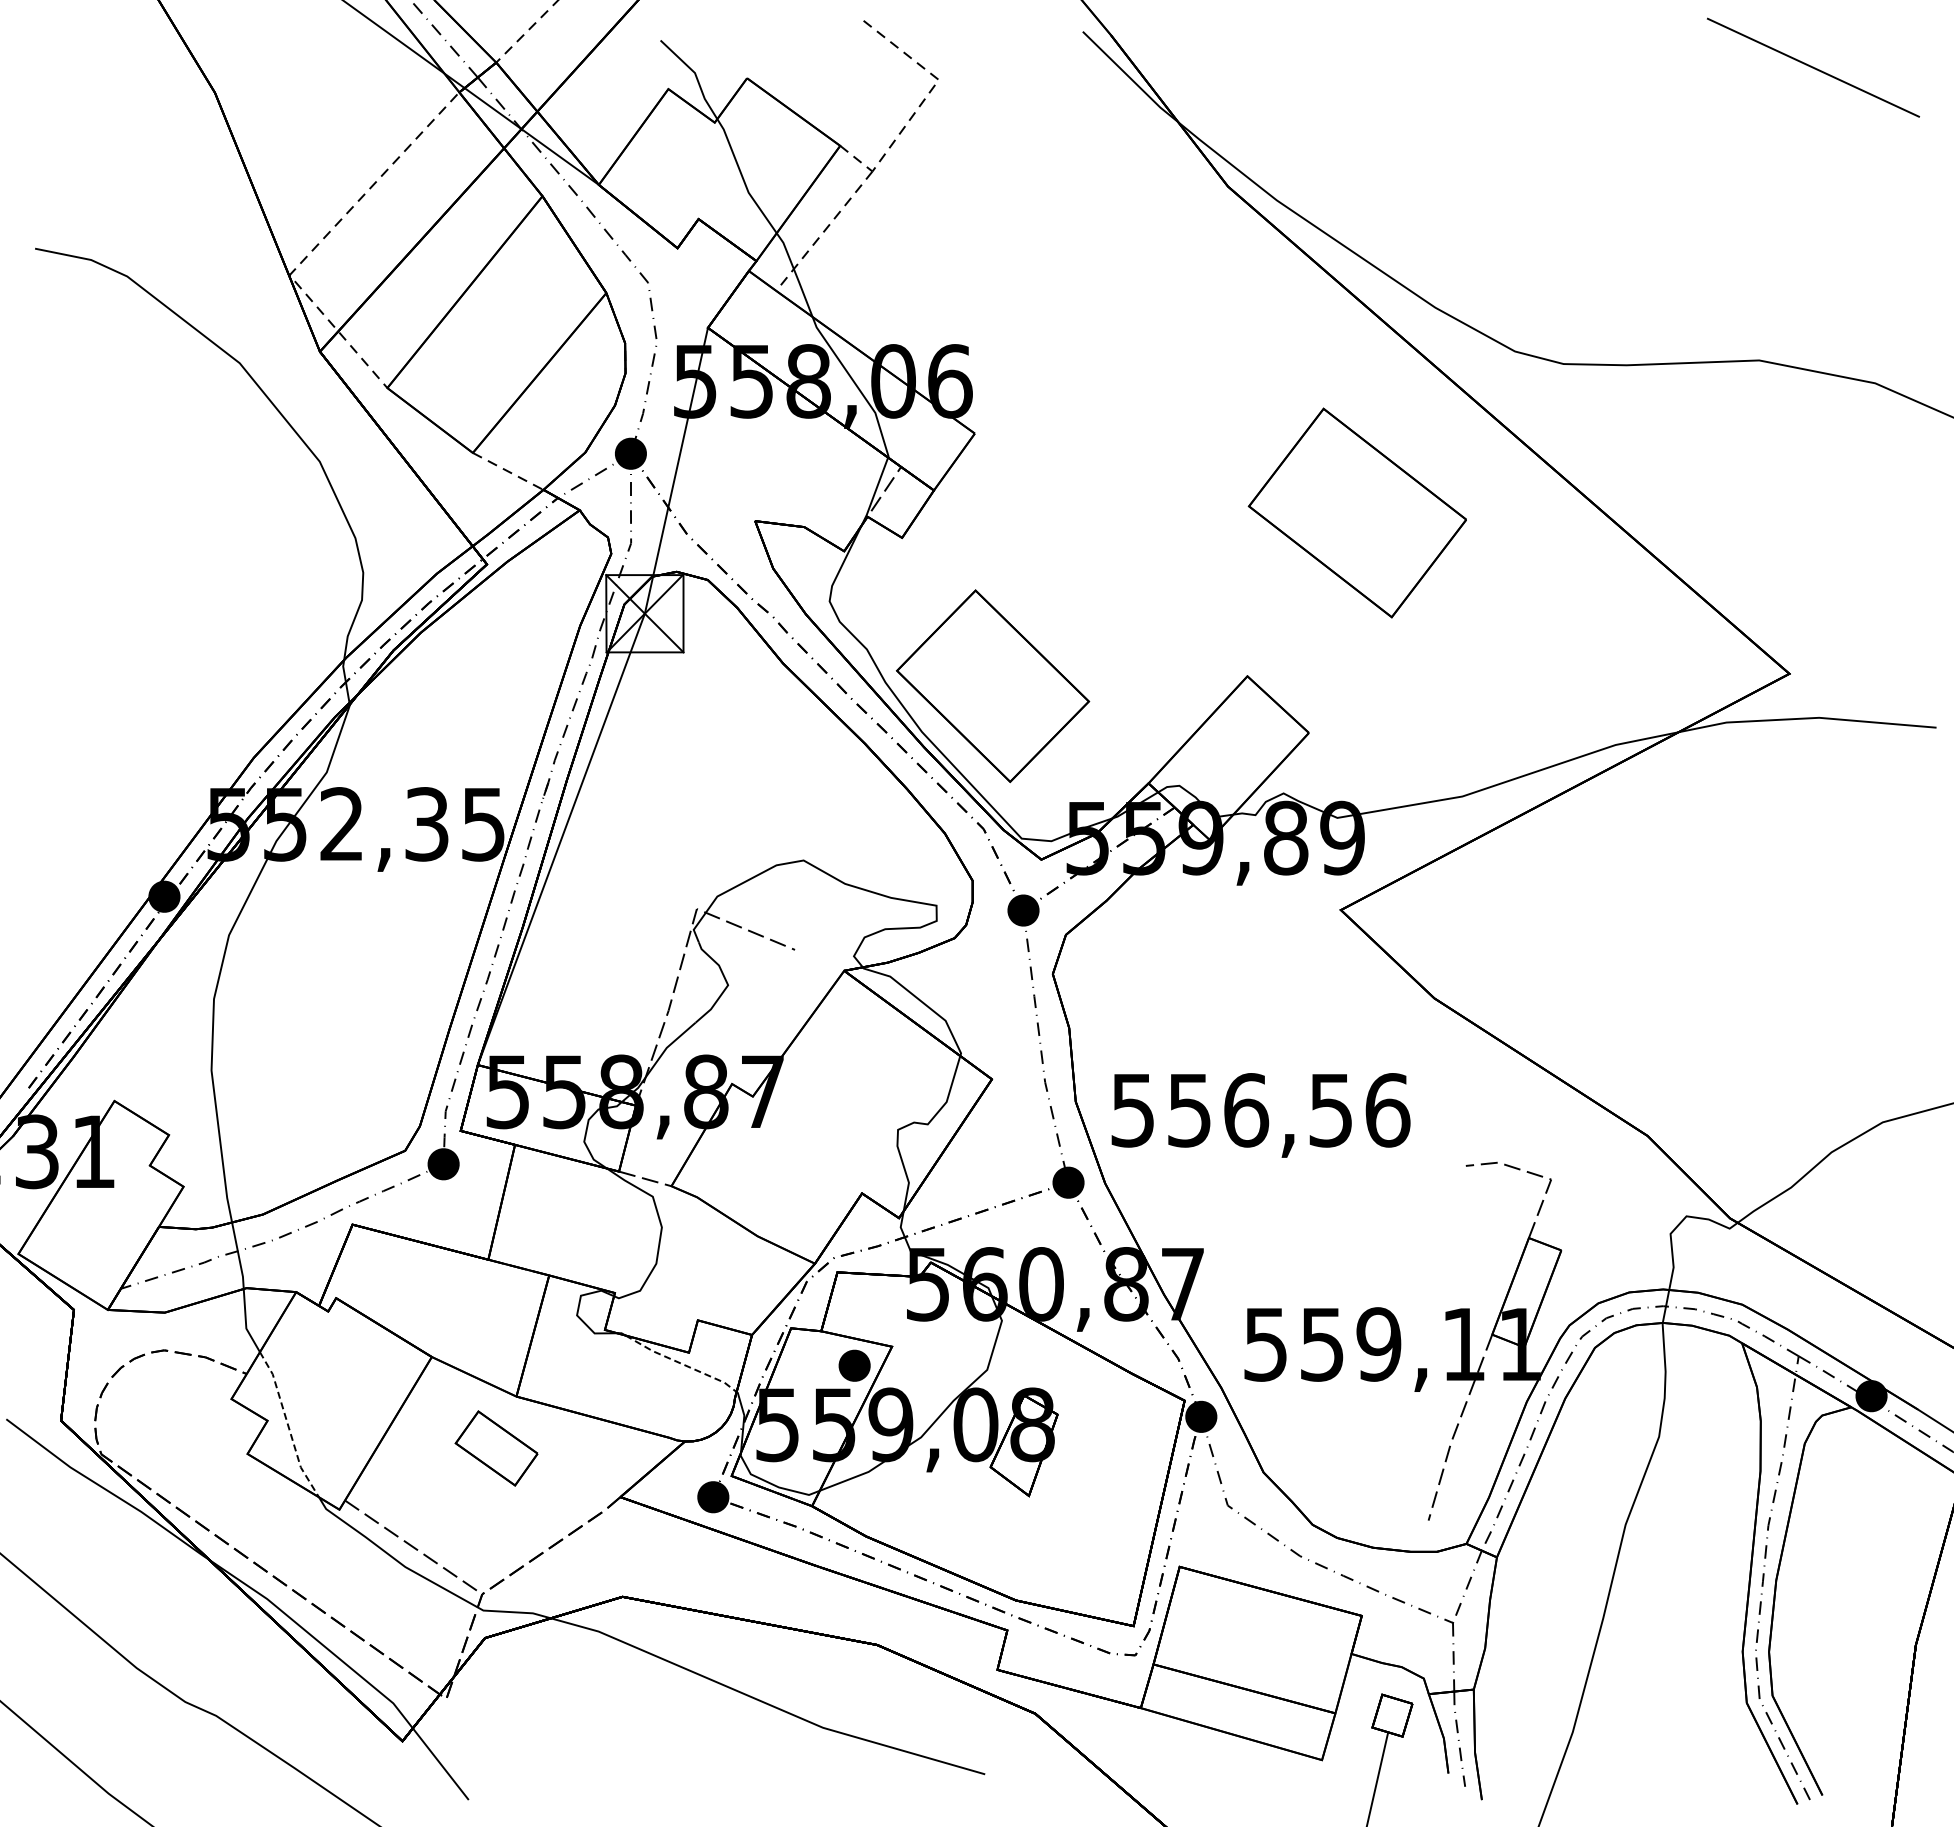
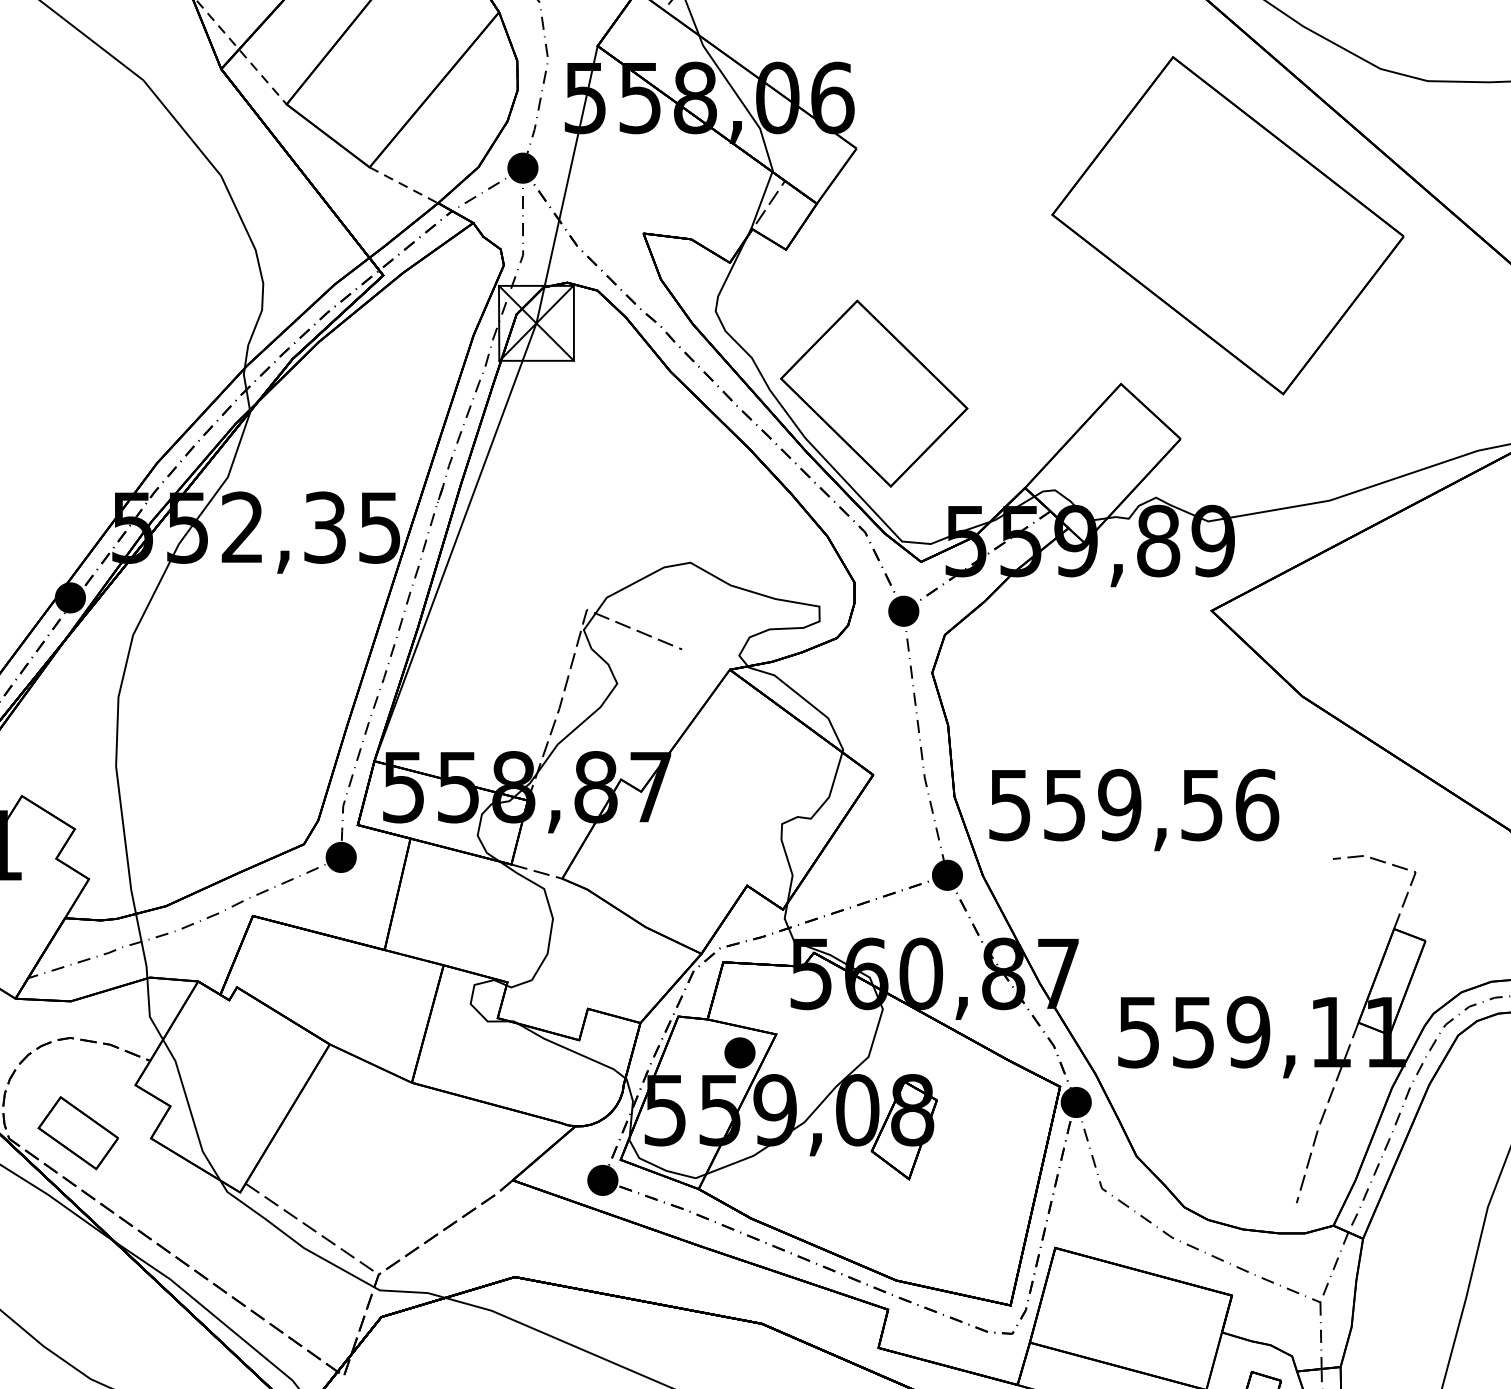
part: (1357, 512) -> (1227, 225), size x1.67
text: (1246, 1110) -> (1120, 805), 556,56 -> 559,56
line: (681, 1363) -> (572, 1050), dashed -> solid
line: (288, 1425) -> (190, 1110), dashed -> solid
part: (496, 1448) -> (78, 1133), moved

